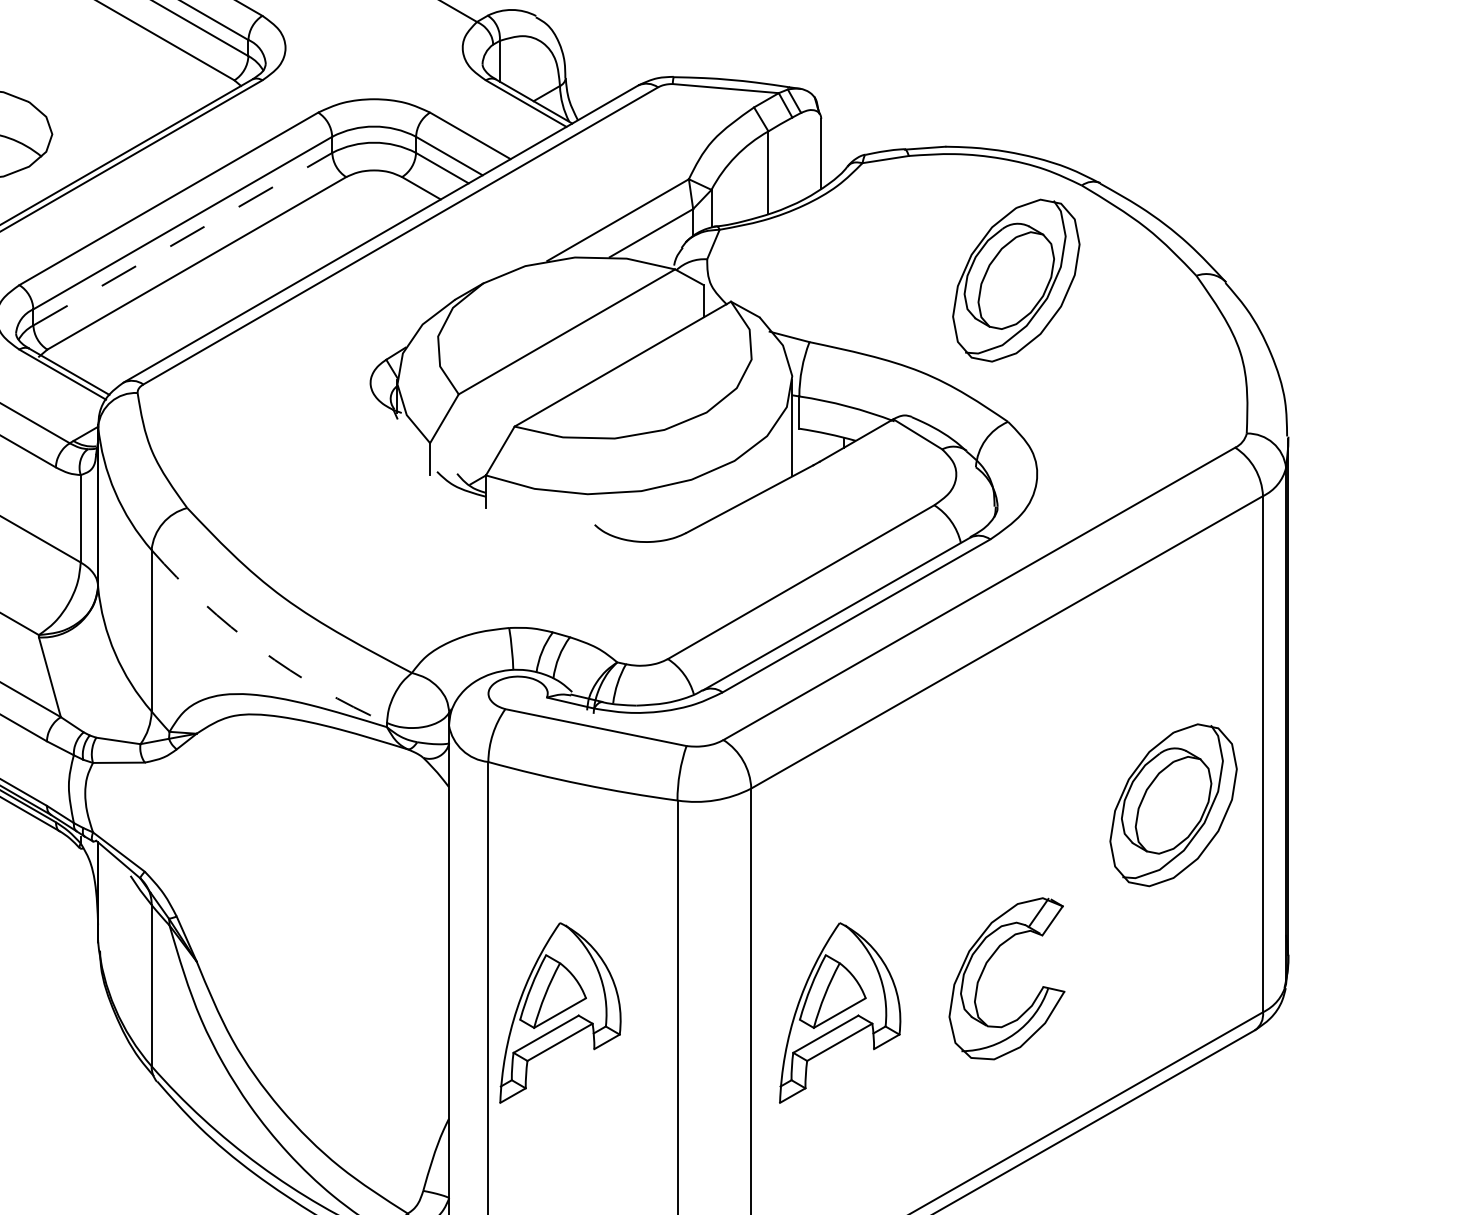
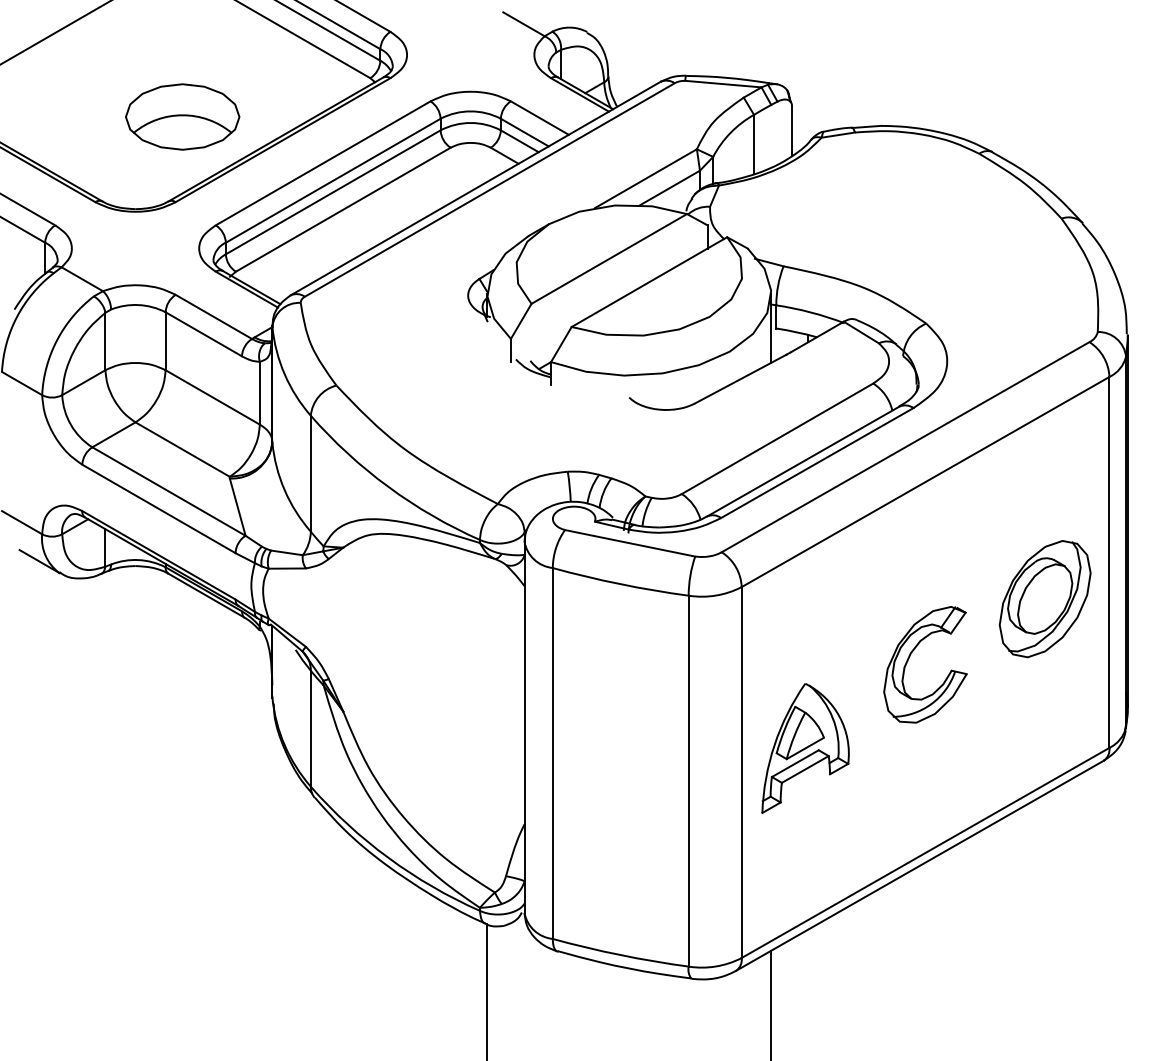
line: (183, 239) -> (333, 192), dashed -> solid
part: (1015, 281) -> (931, 222), removed
arc: (259, 649) -> (388, 487), dashed -> solid
part: (984, 971) -> (909, 659), moved
part: (560, 1013) -> (604, 748), removed

